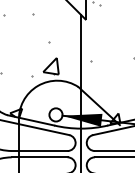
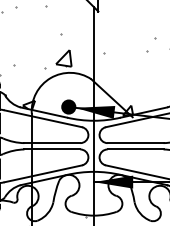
fill: (55, 114) -> (68, 106), added

